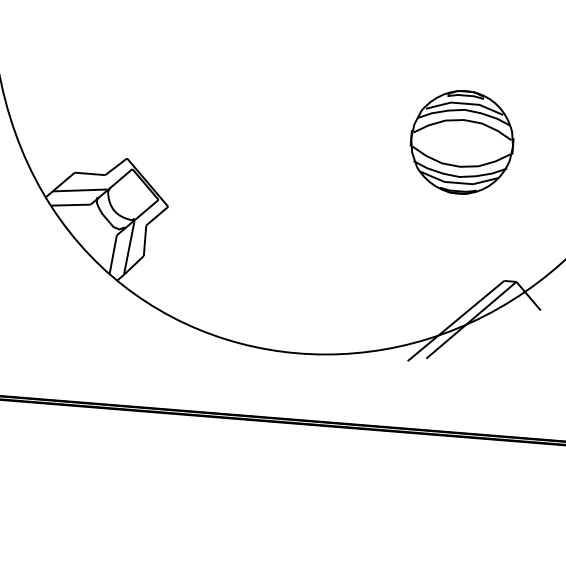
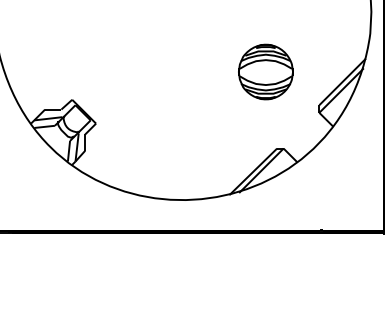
part: (461, 141) -> (265, 71), moved

